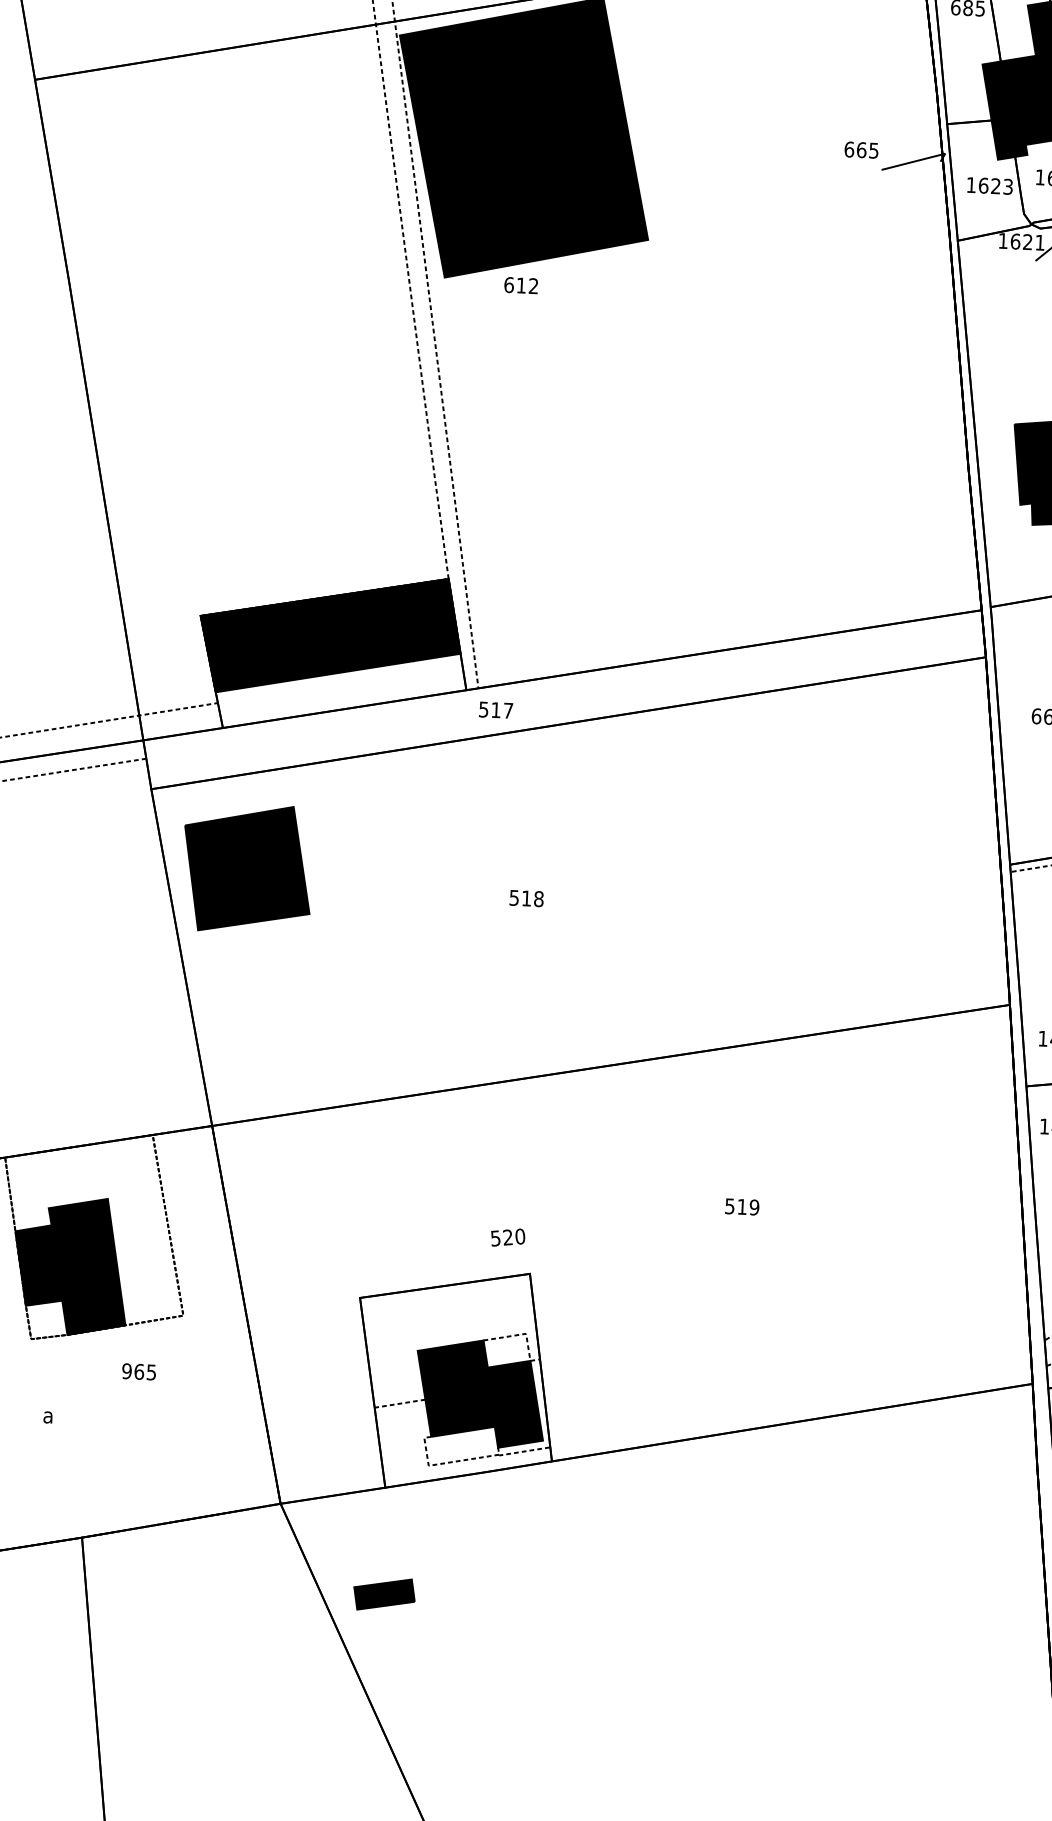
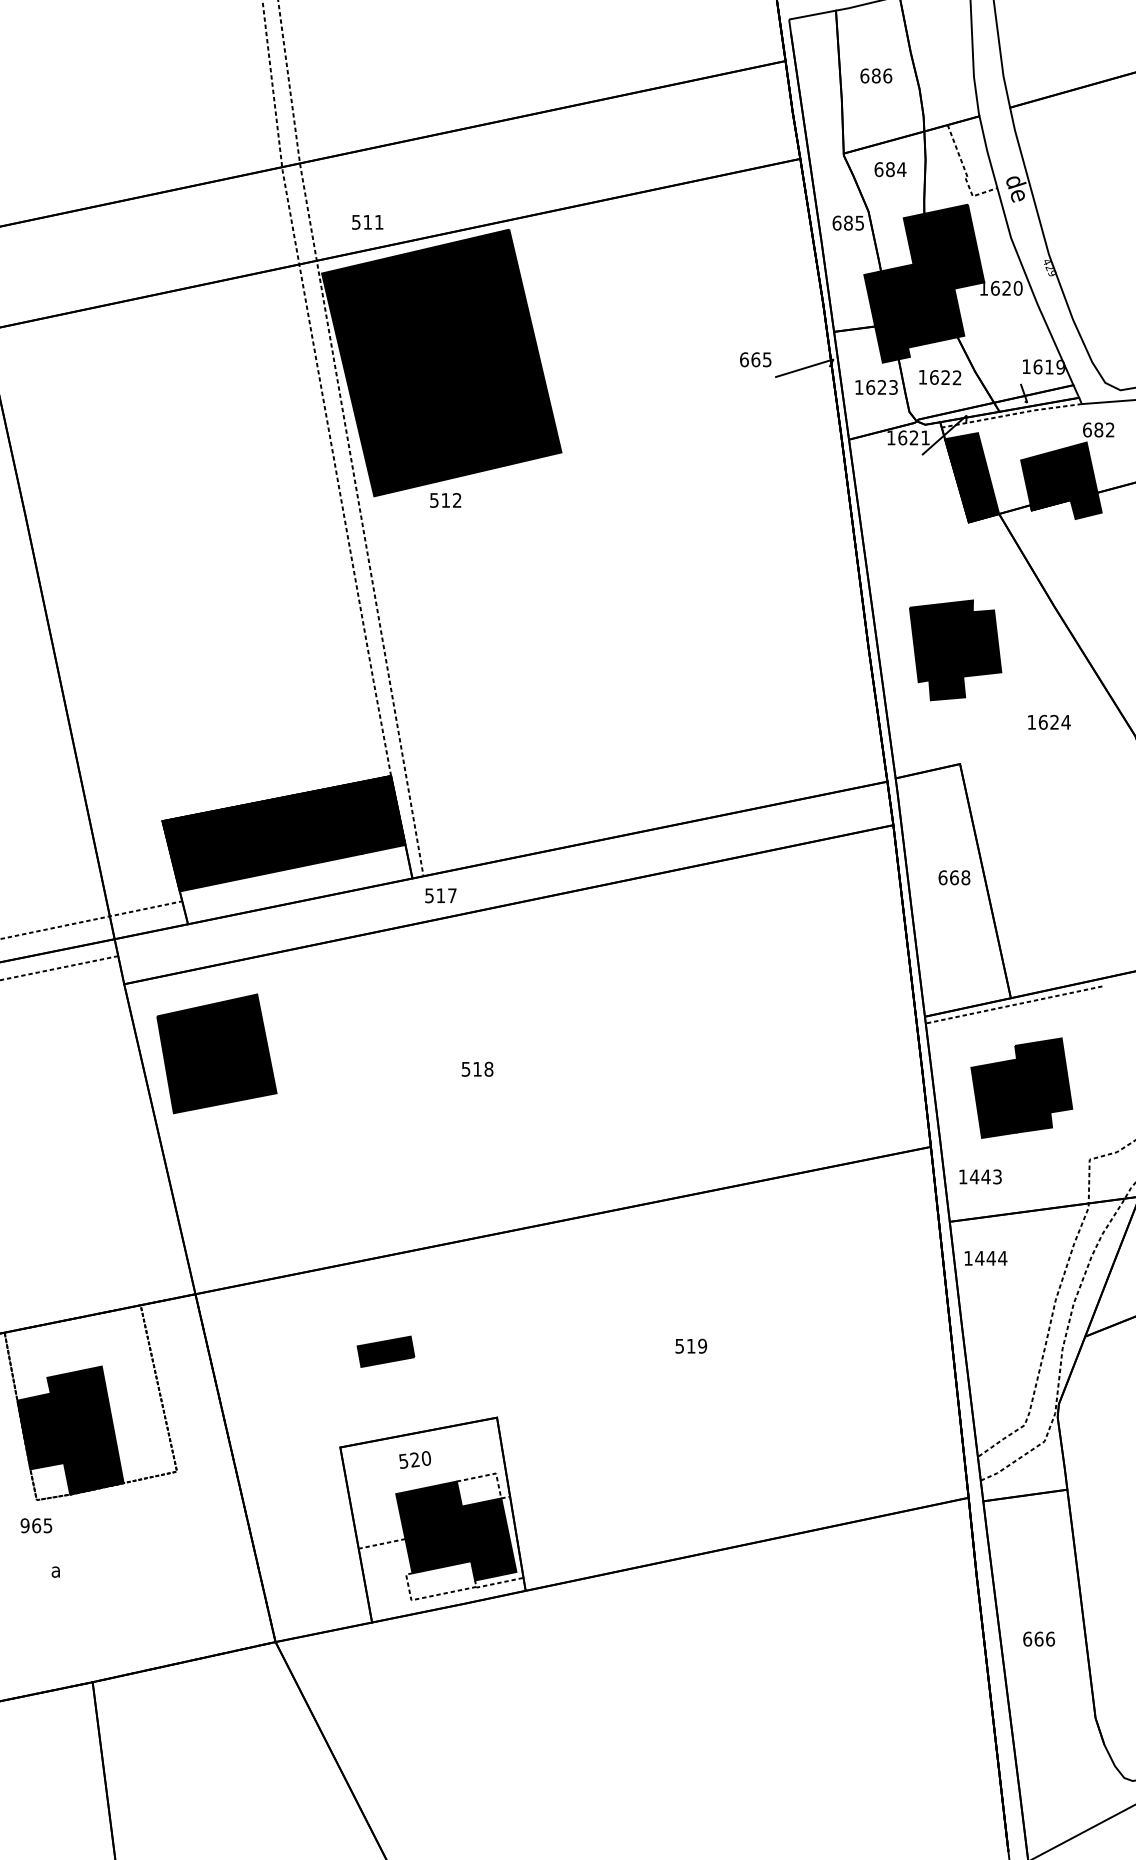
text: (509, 285) -> (434, 500), 612 -> 512
text: (507, 1237) -> (414, 1459), moved
text: (139, 1371) -> (36, 1525), moved
part: (383, 1594) -> (385, 1351), moved

